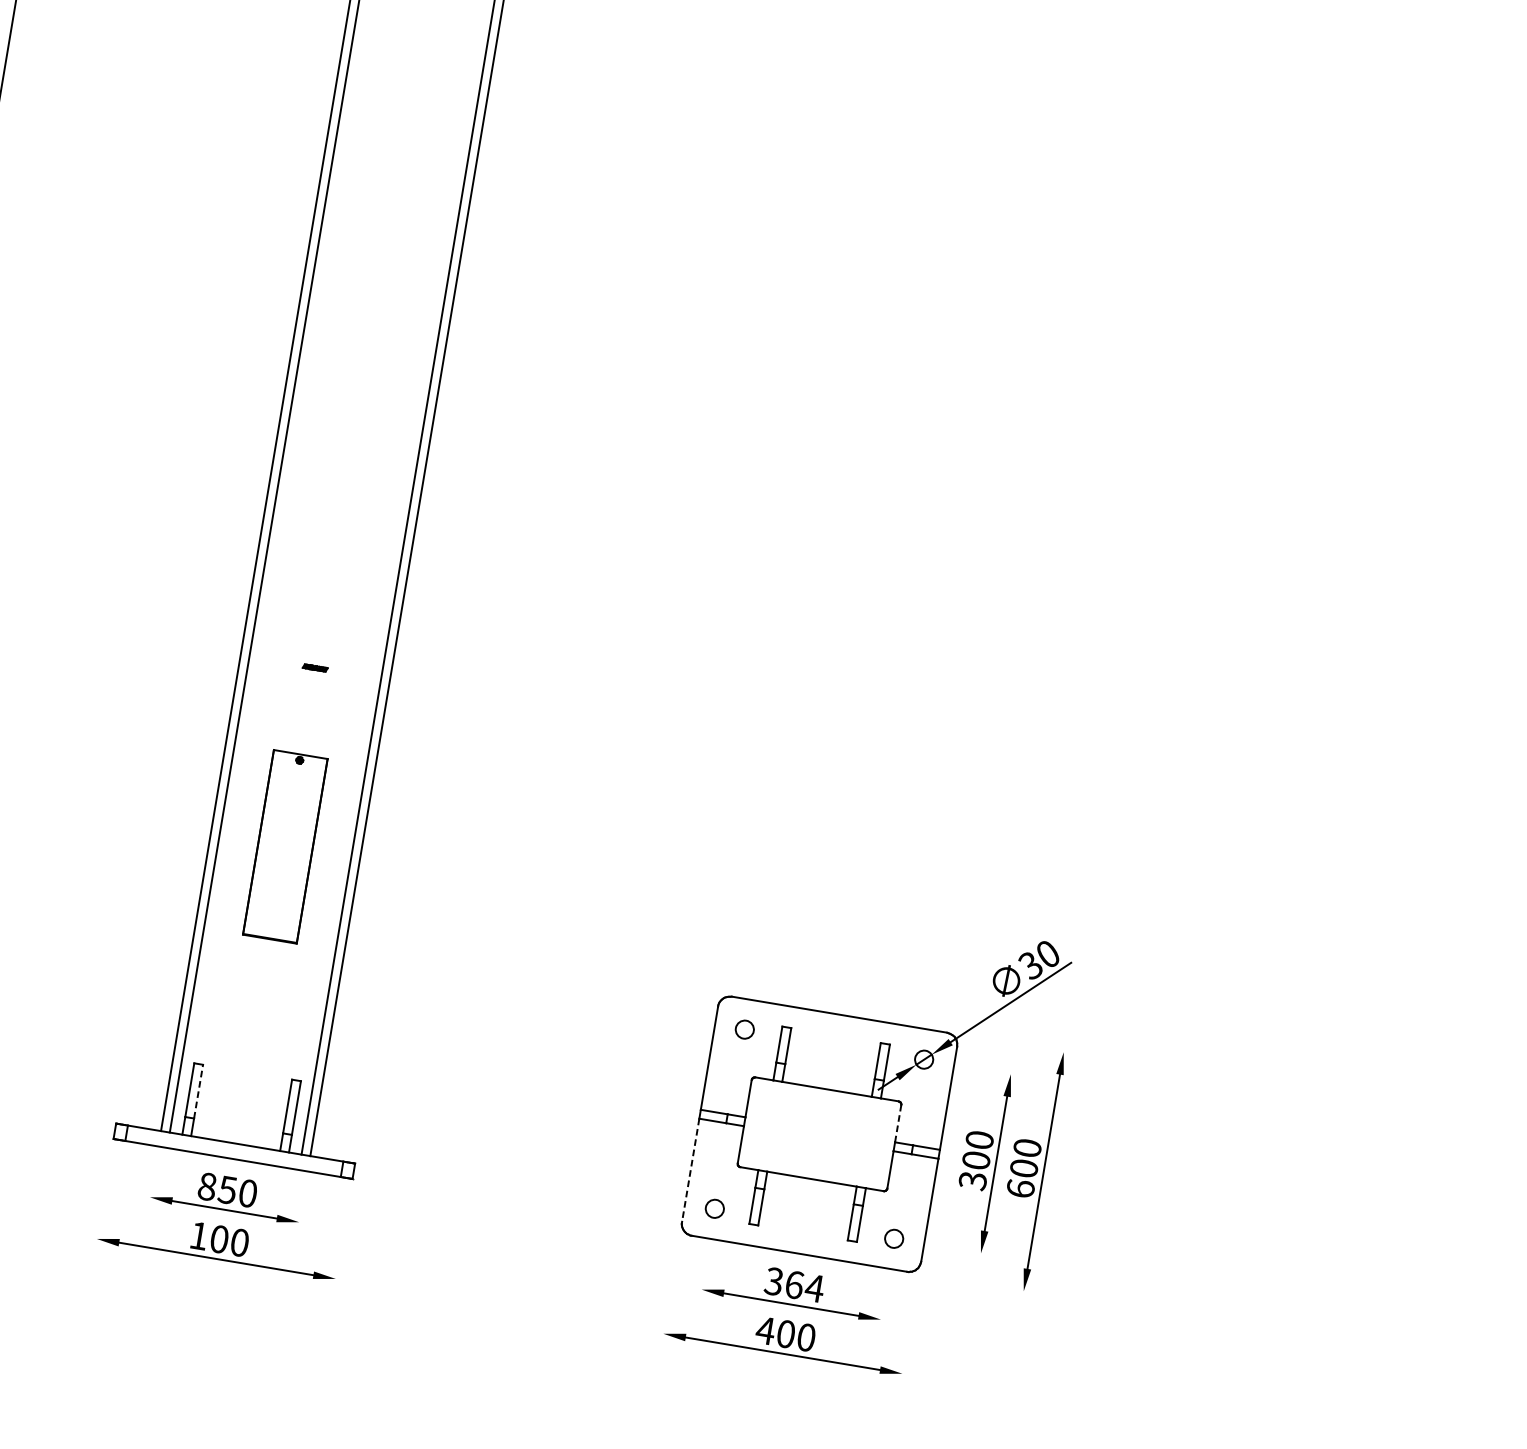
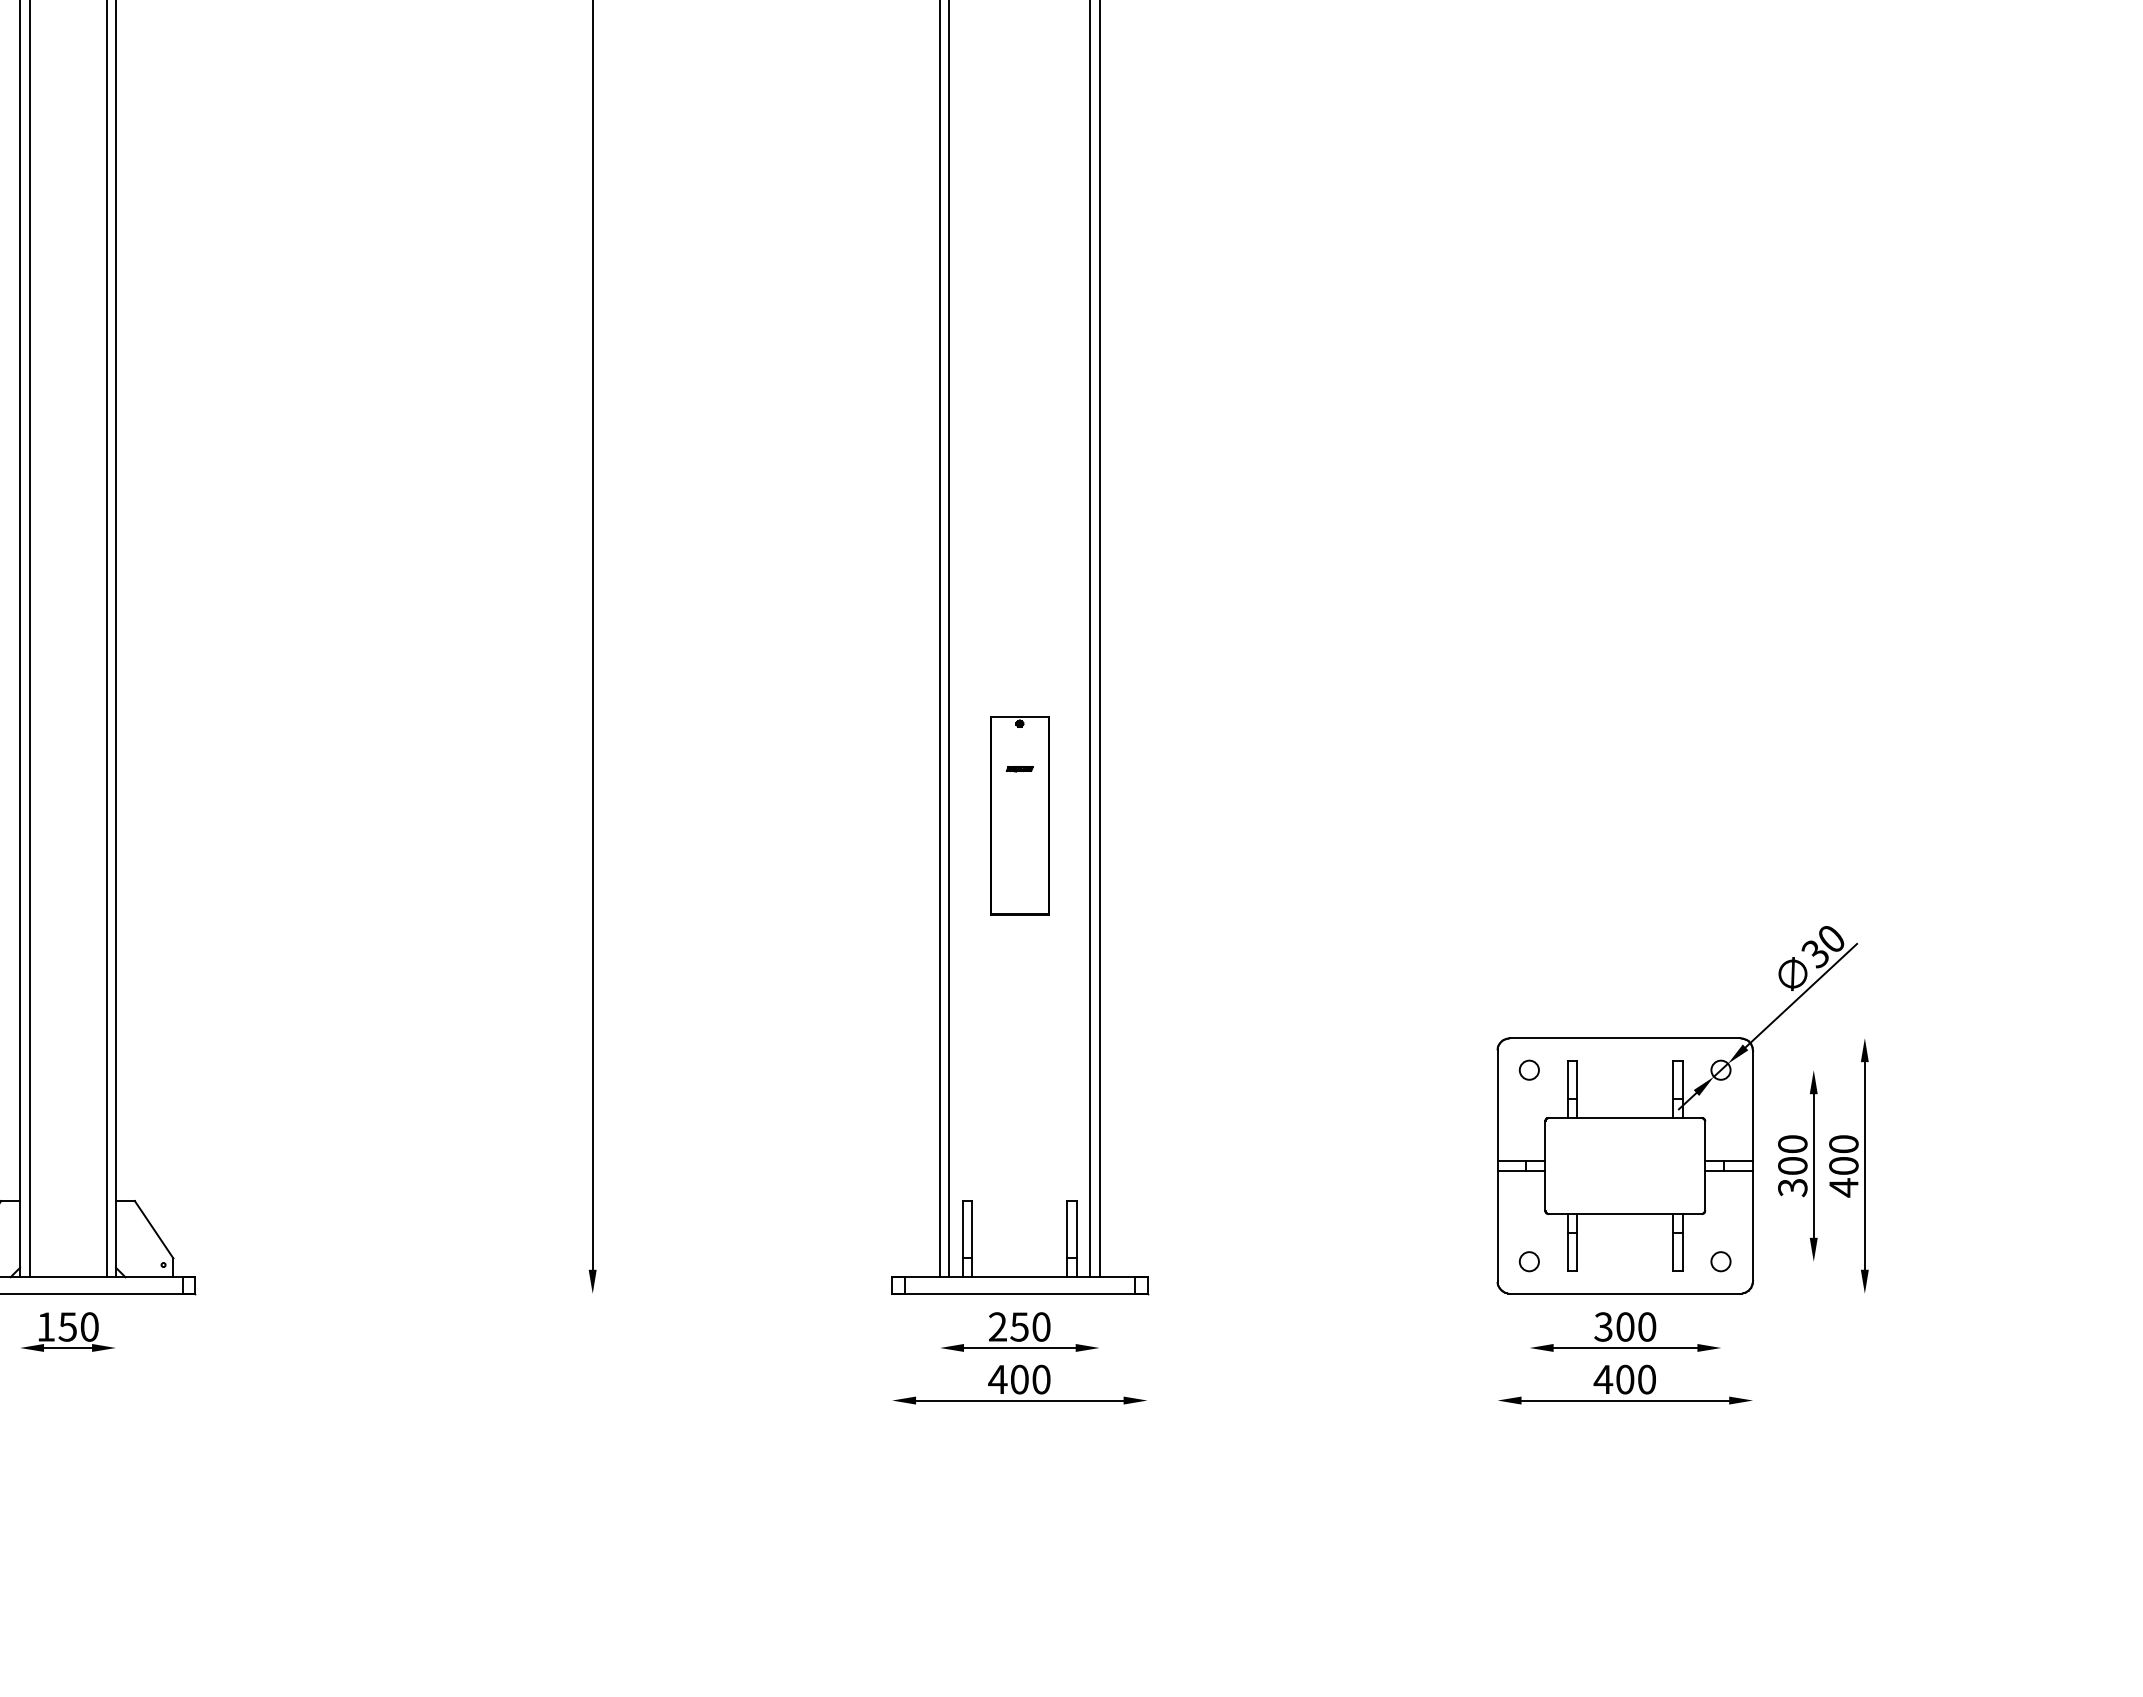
part: (285, 846) -> (1019, 815), moved
line: (198, 1091) -> (972, 1229), dashed -> solid
line: (898, 1123) -> (1705, 1141), dashed -> solid
line: (690, 1170) -> (1497, 1226), dashed -> solid
text: (207, 1186) -> (998, 1326), 850 -> 250
text: (1020, 1188) -> (1843, 1187), 600 -> 400
text: (198, 1235) -> (997, 1379), 100 -> 400
text: (804, 1286) -> (1636, 1326), 364 -> 300

